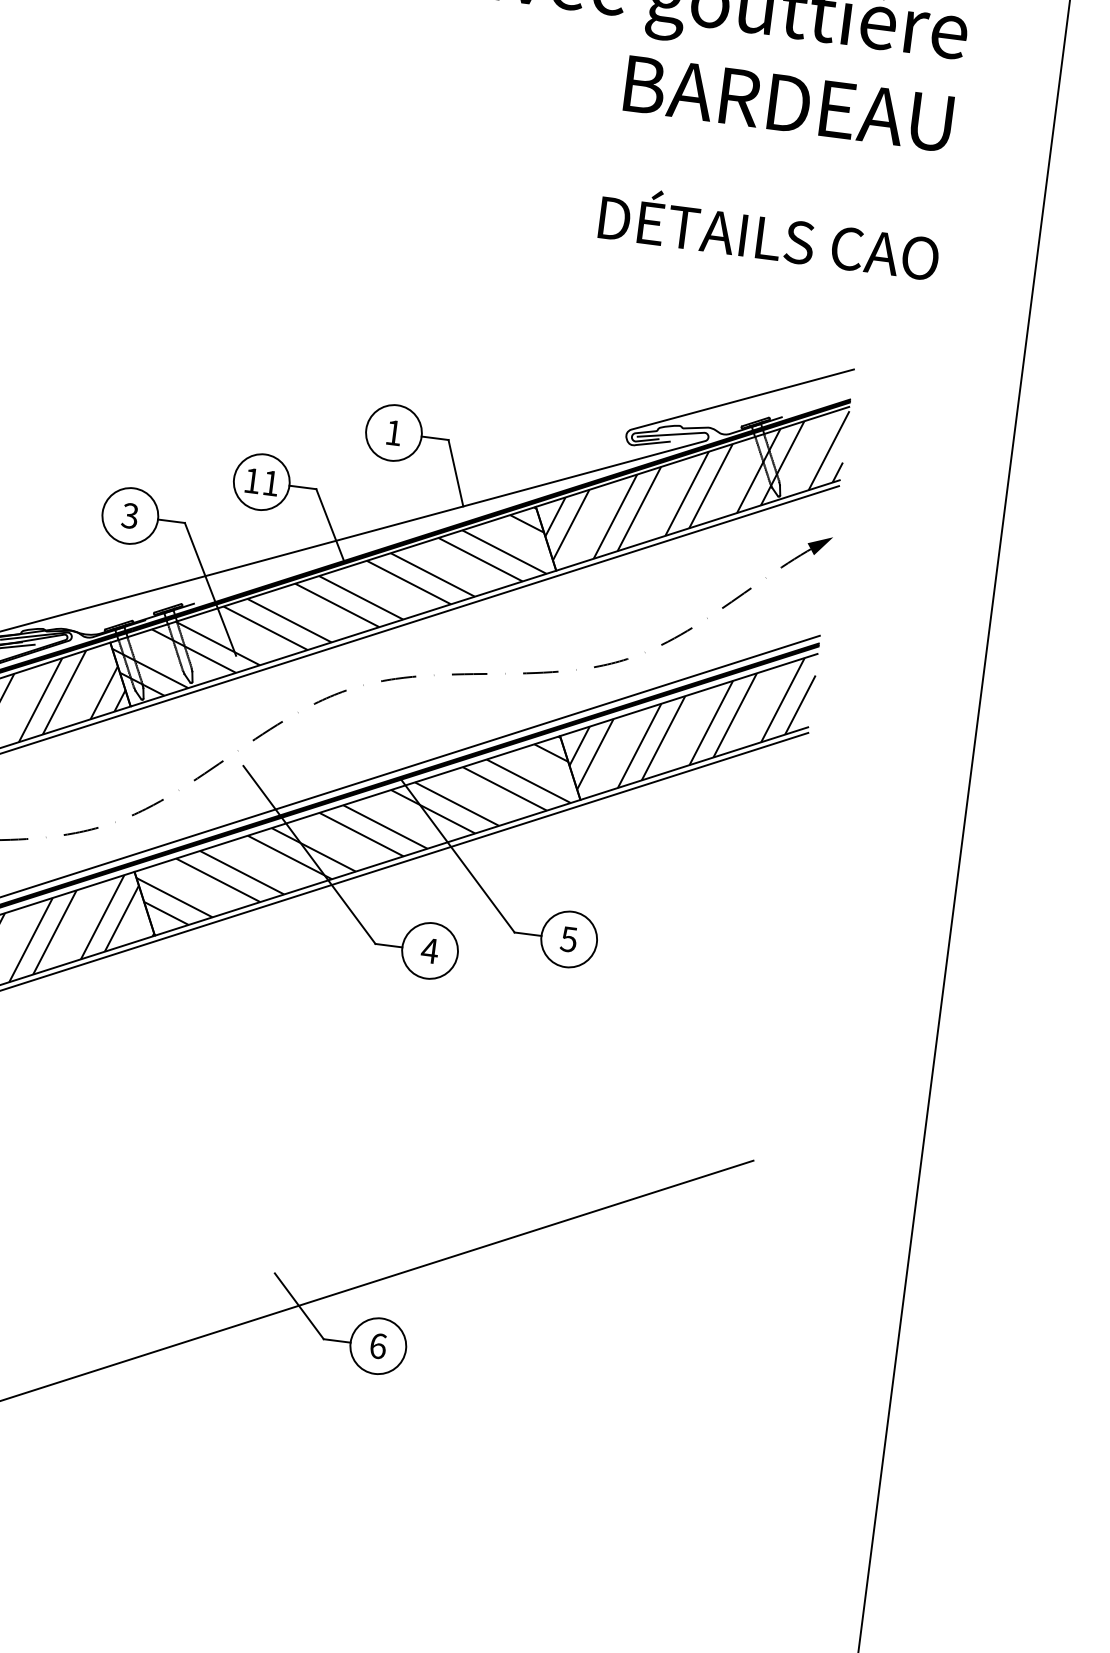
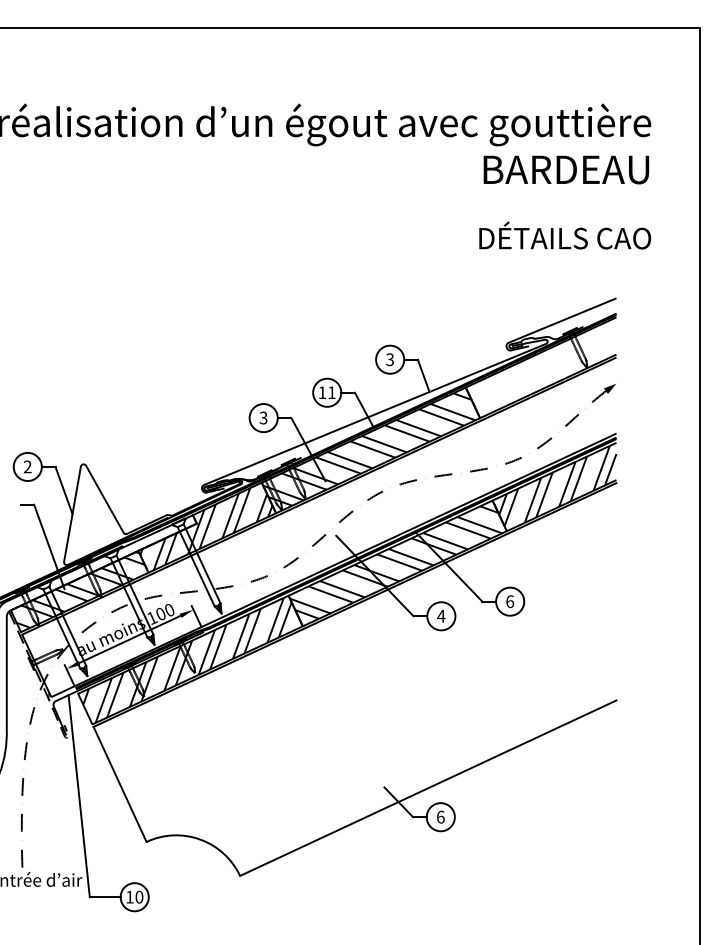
text: (392, 432) -> (389, 359), 1 -> 3
hatch: (696, 485) -> (544, 366), removed
text: (569, 939) -> (510, 601), 5 -> 6

